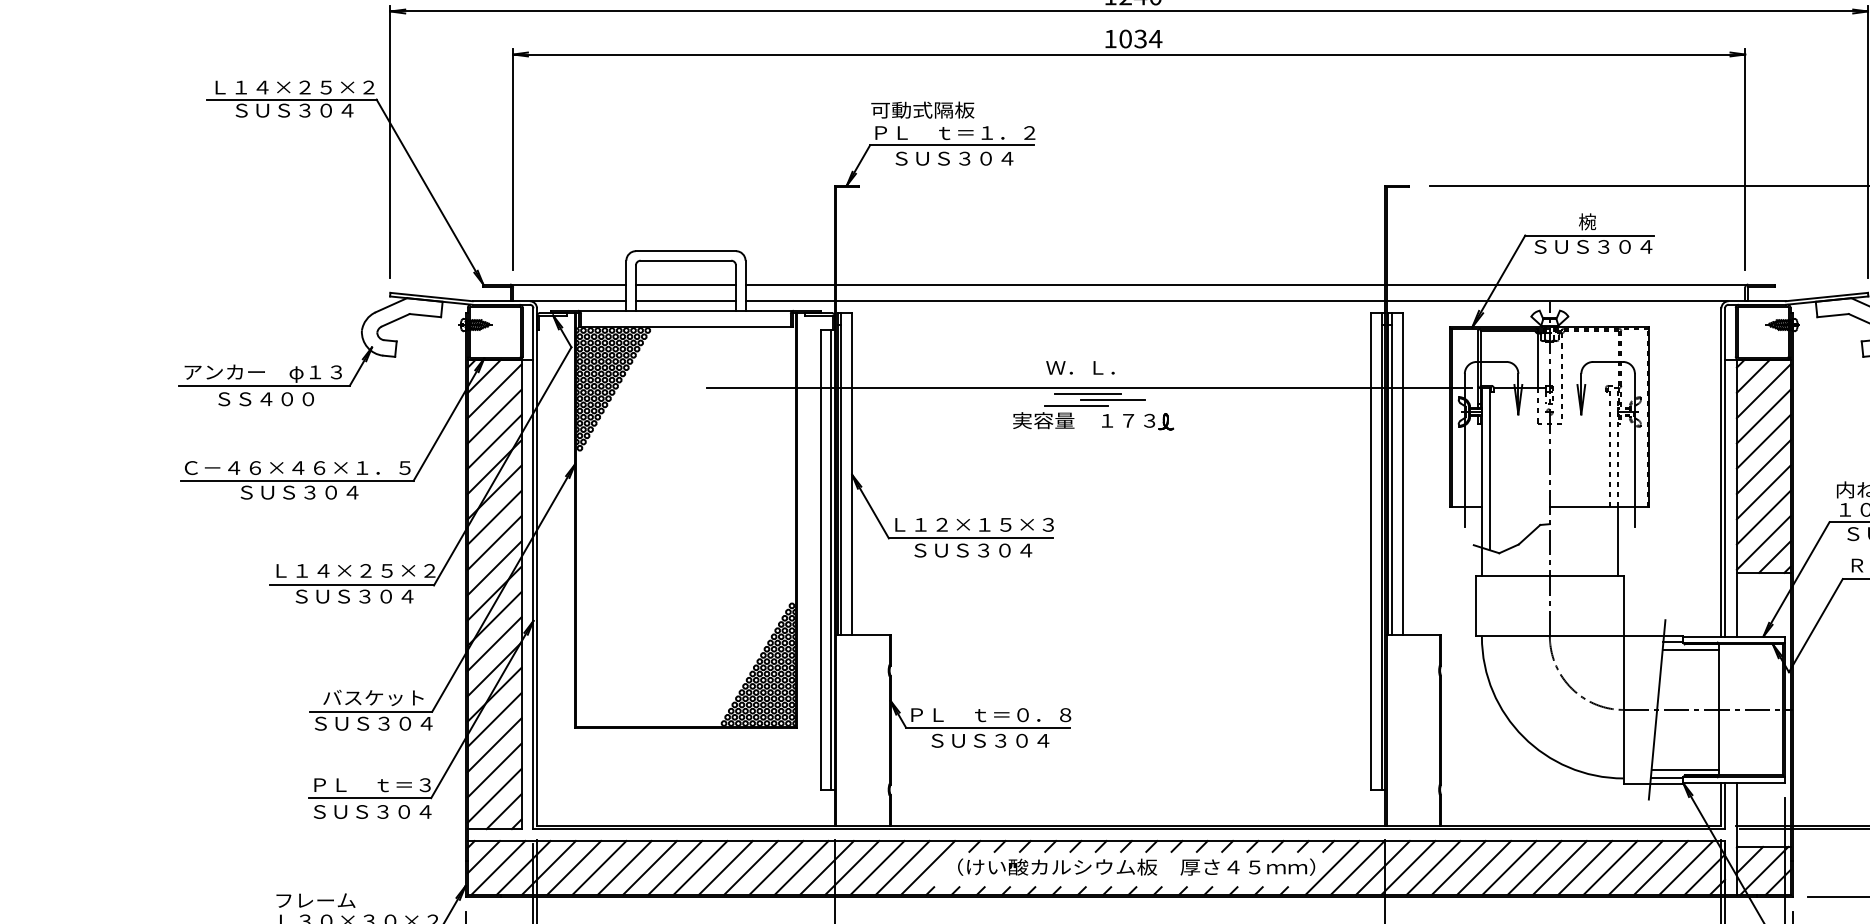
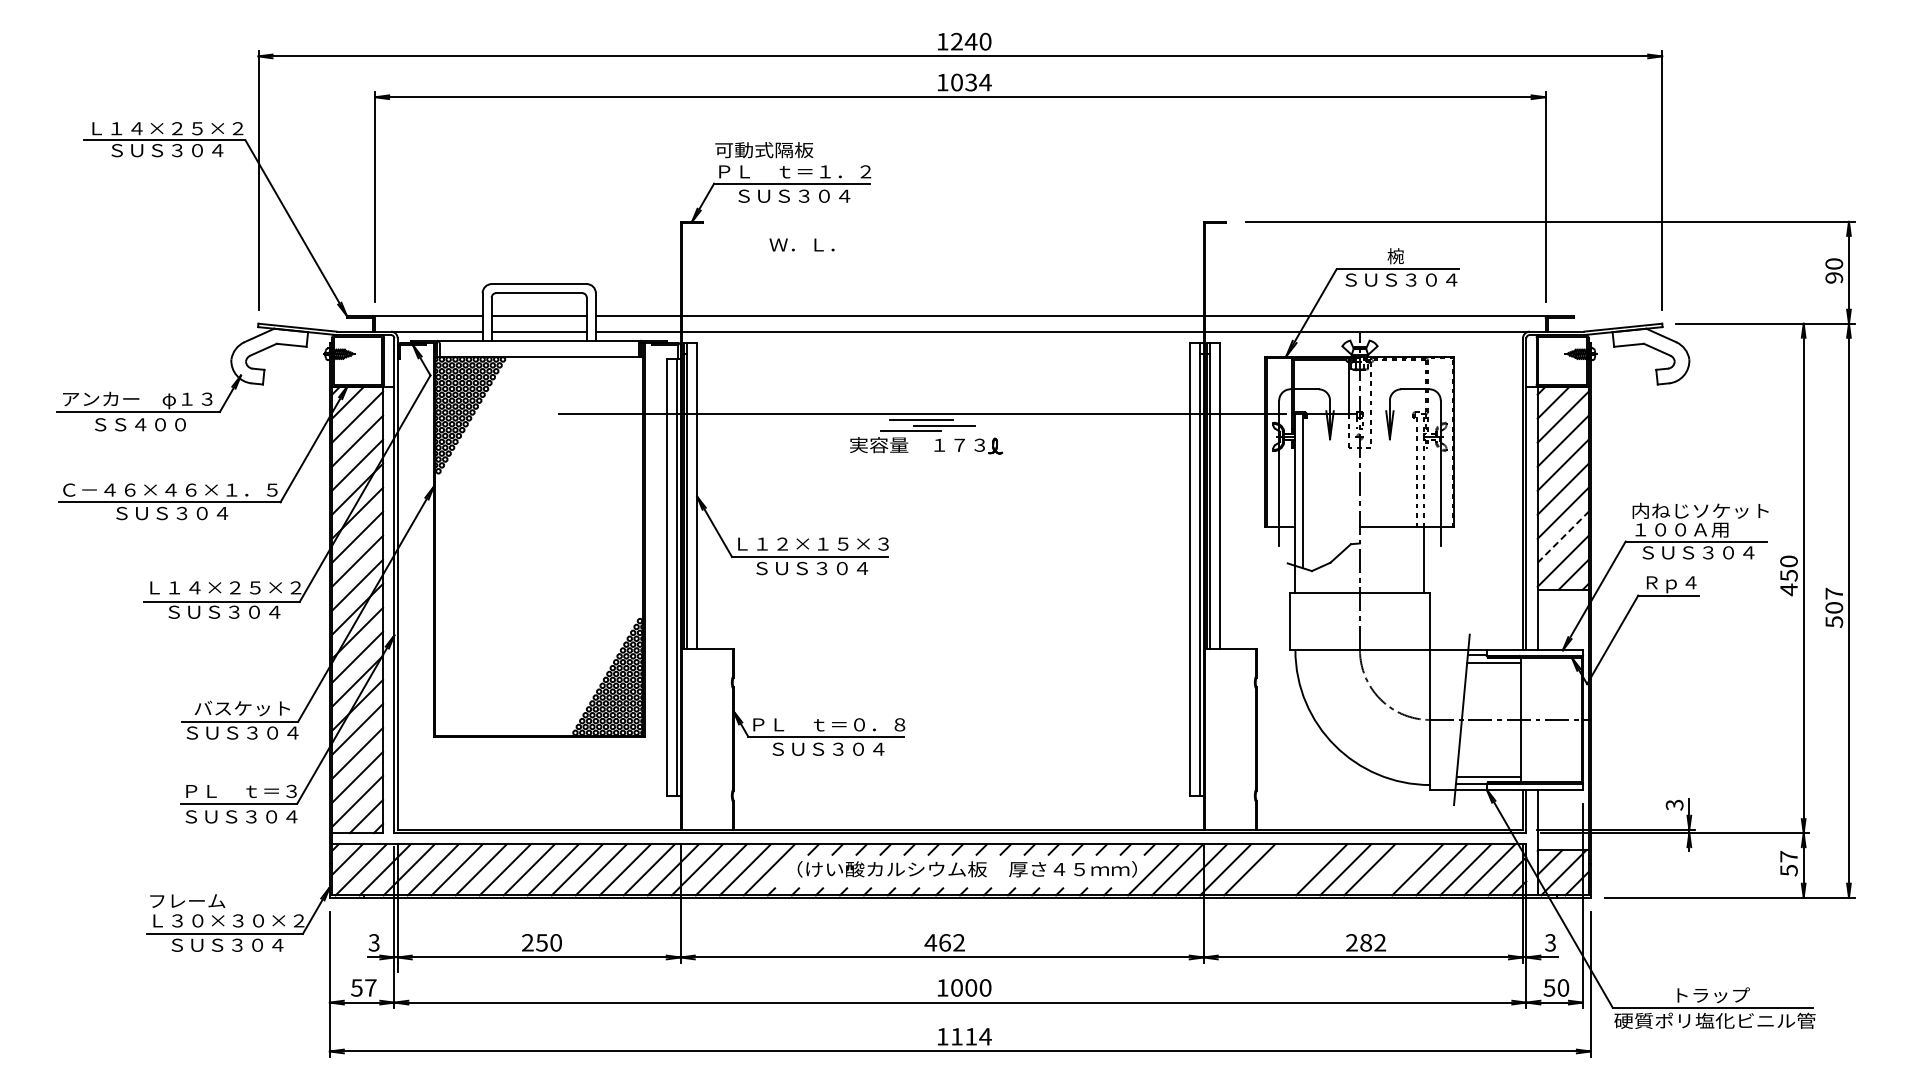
text: (1079, 367) -> (801, 244), moved
line: (1764, 516) -> (1563, 536), solid -> dashed
line: (1458, 867) -> (1273, 869), removed
line: (1484, 867) -> (1297, 869), removed
line: (1585, 867) -> (1393, 869), removed

